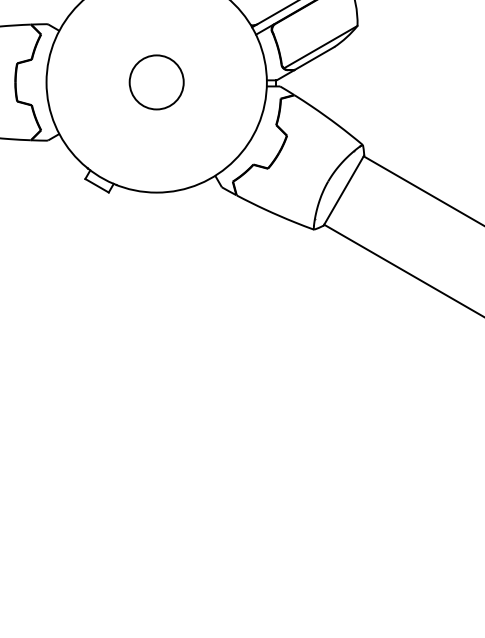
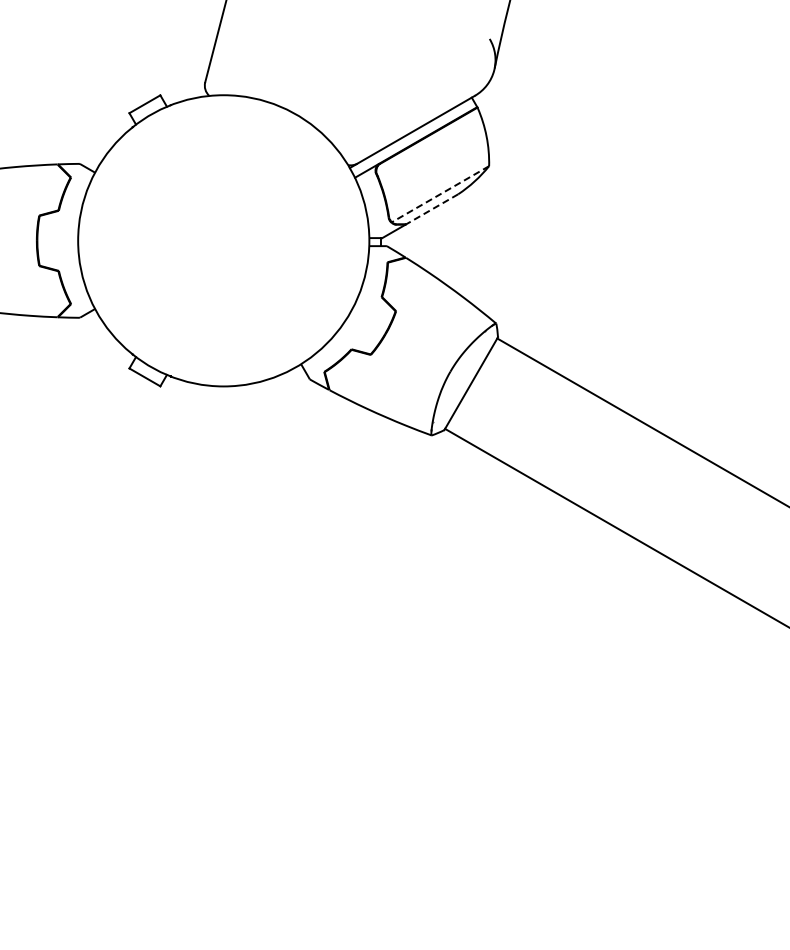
line: (320, 47) -> (440, 194), solid -> dashed
line: (313, 58) -> (431, 209), solid -> dashed
circle: (156, 82) -> (223, 240), removed

